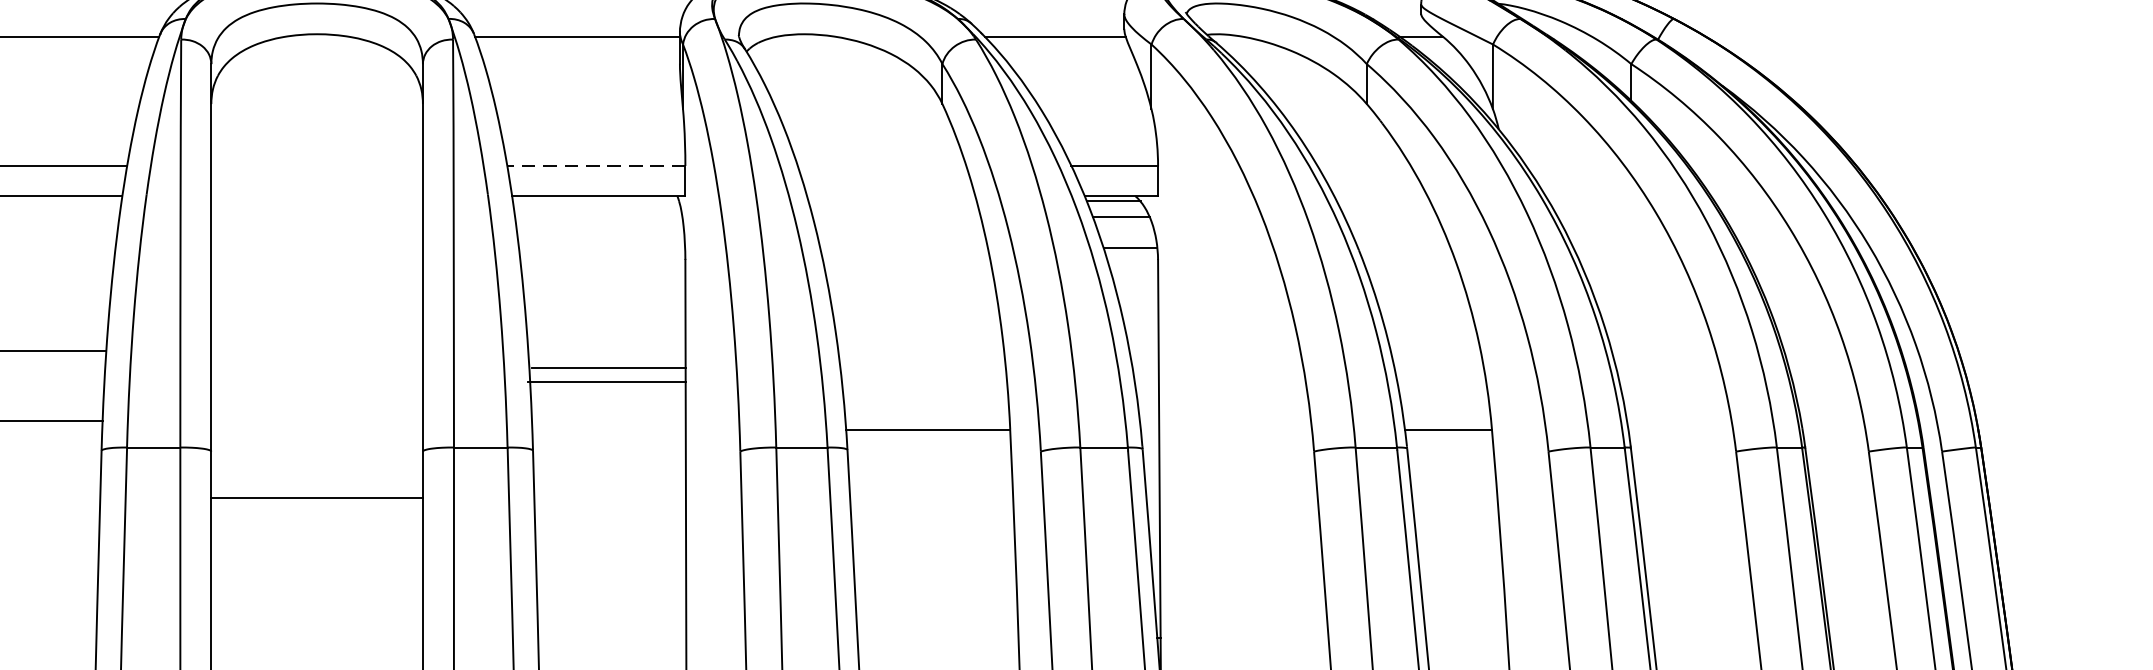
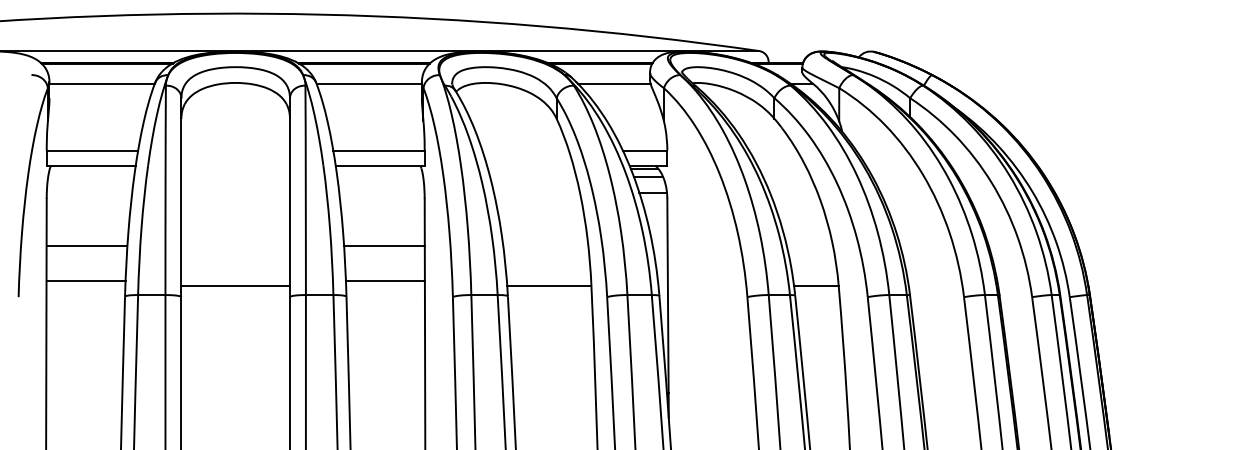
line: (595, 165) -> (378, 150), dashed -> solid
line: (607, 368) -> (384, 281), moved
line: (607, 382) -> (384, 245), moved
line: (316, 497) -> (235, 285), moved

